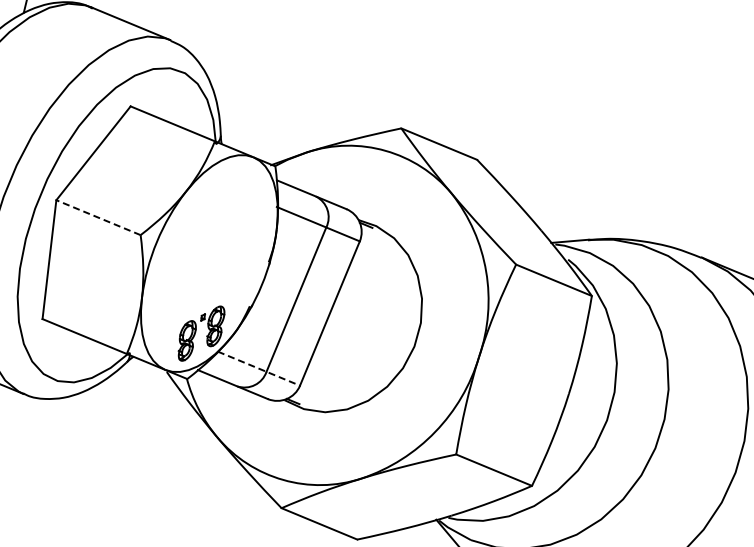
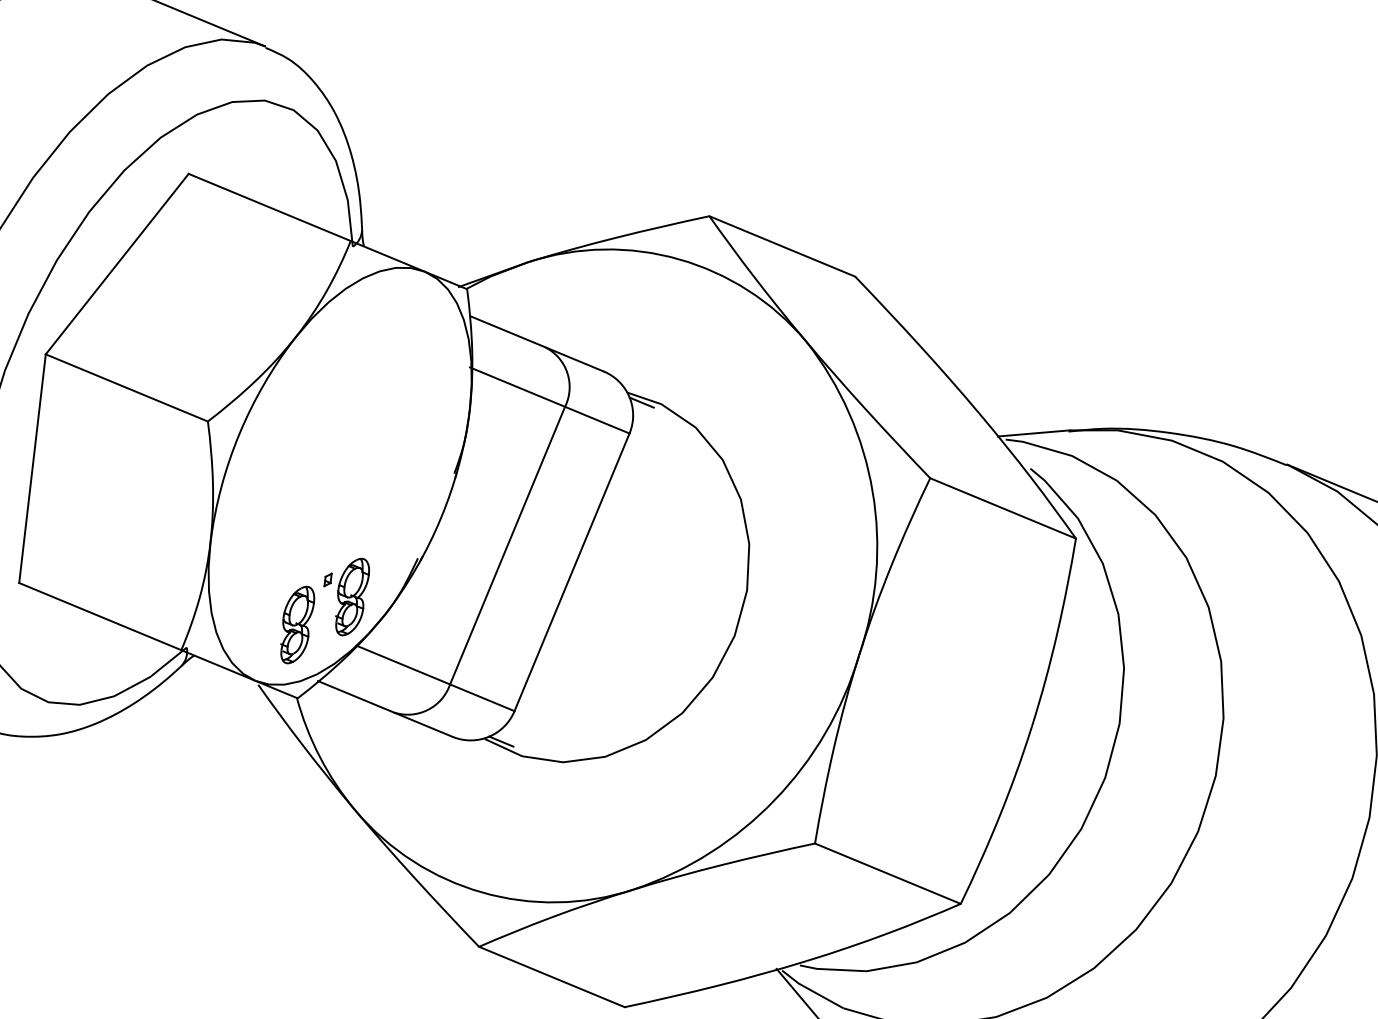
line: (98, 217) -> (126, 387), dashed -> solid
line: (259, 368) -> (436, 678), dashed -> solid

